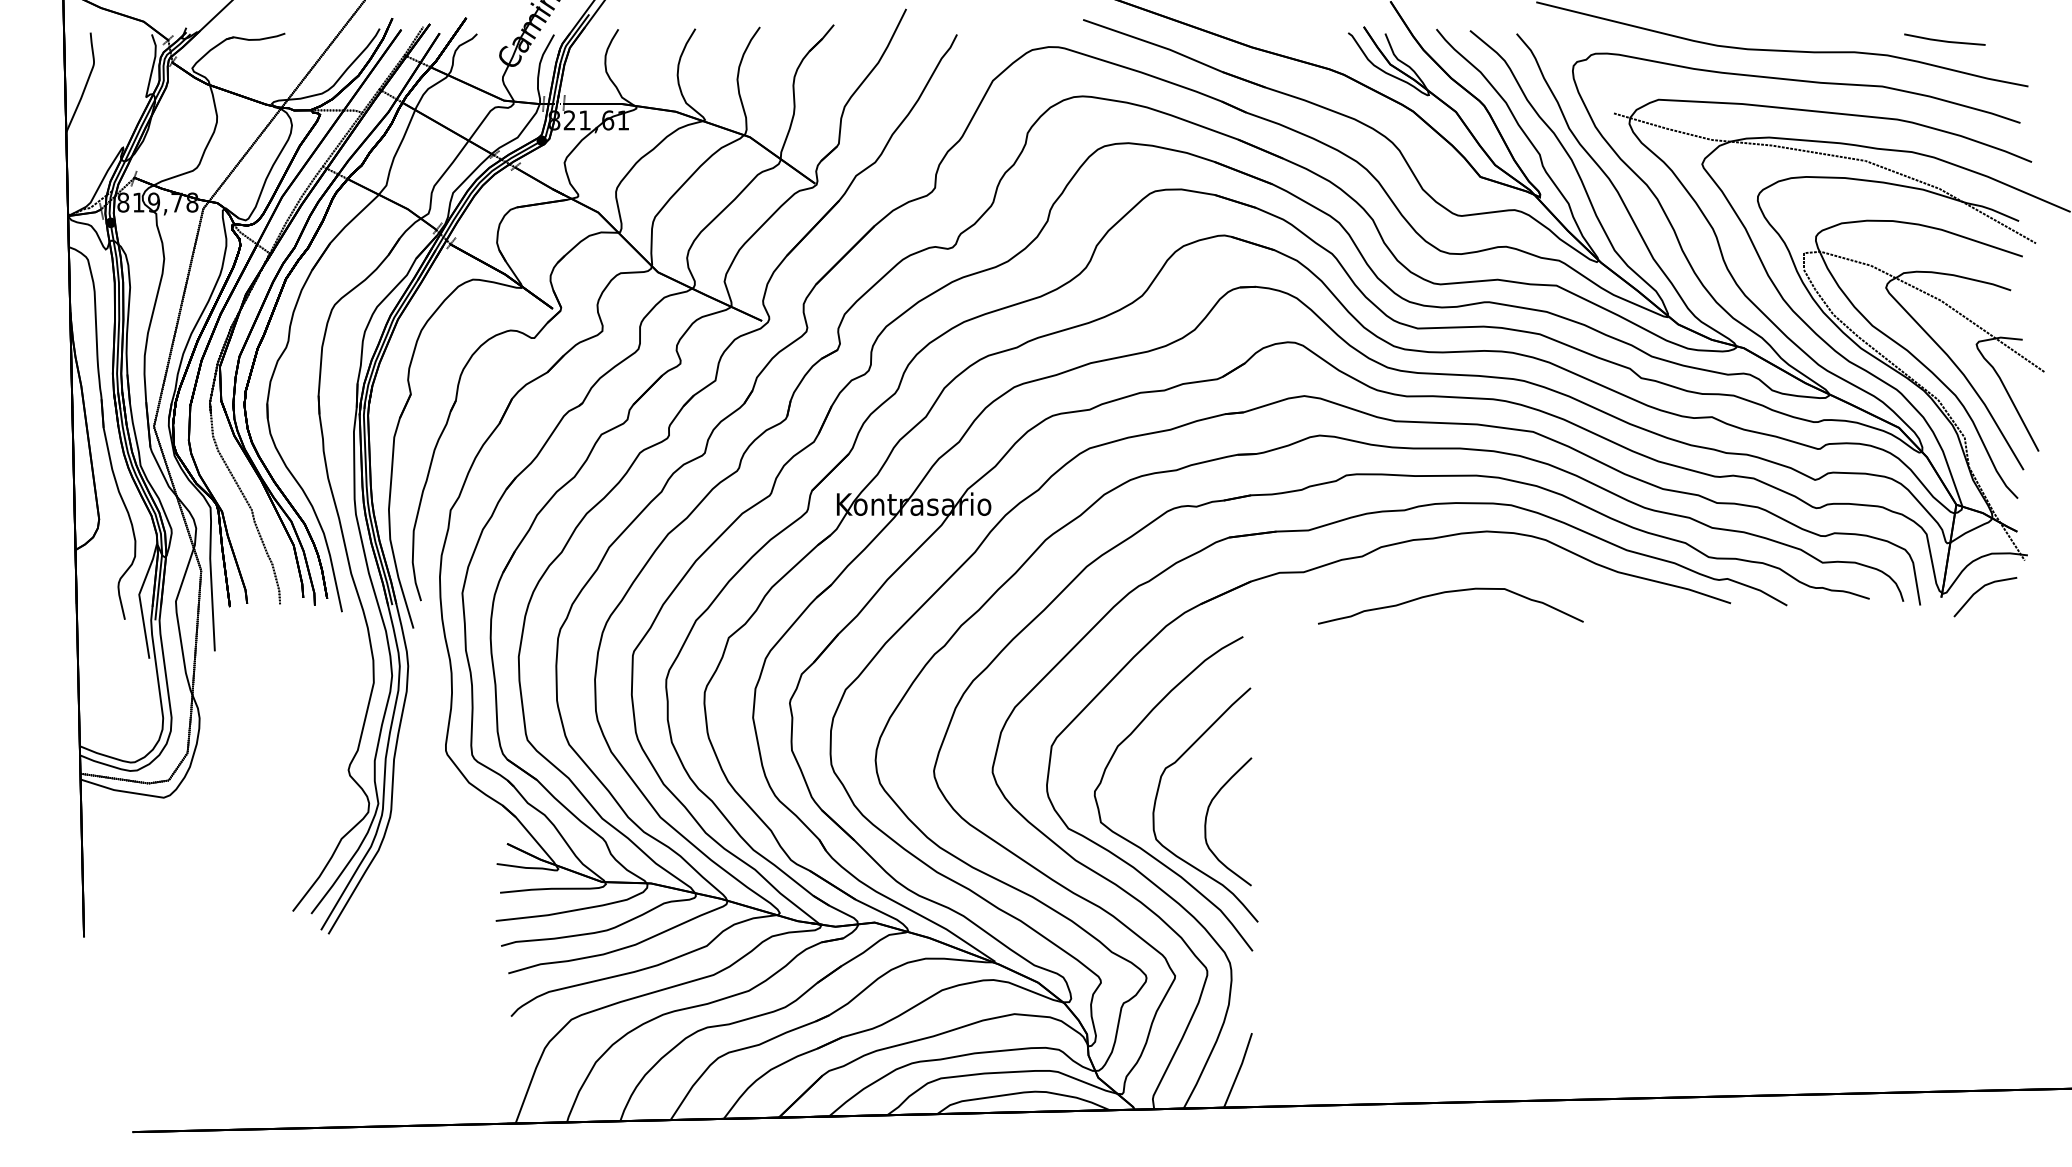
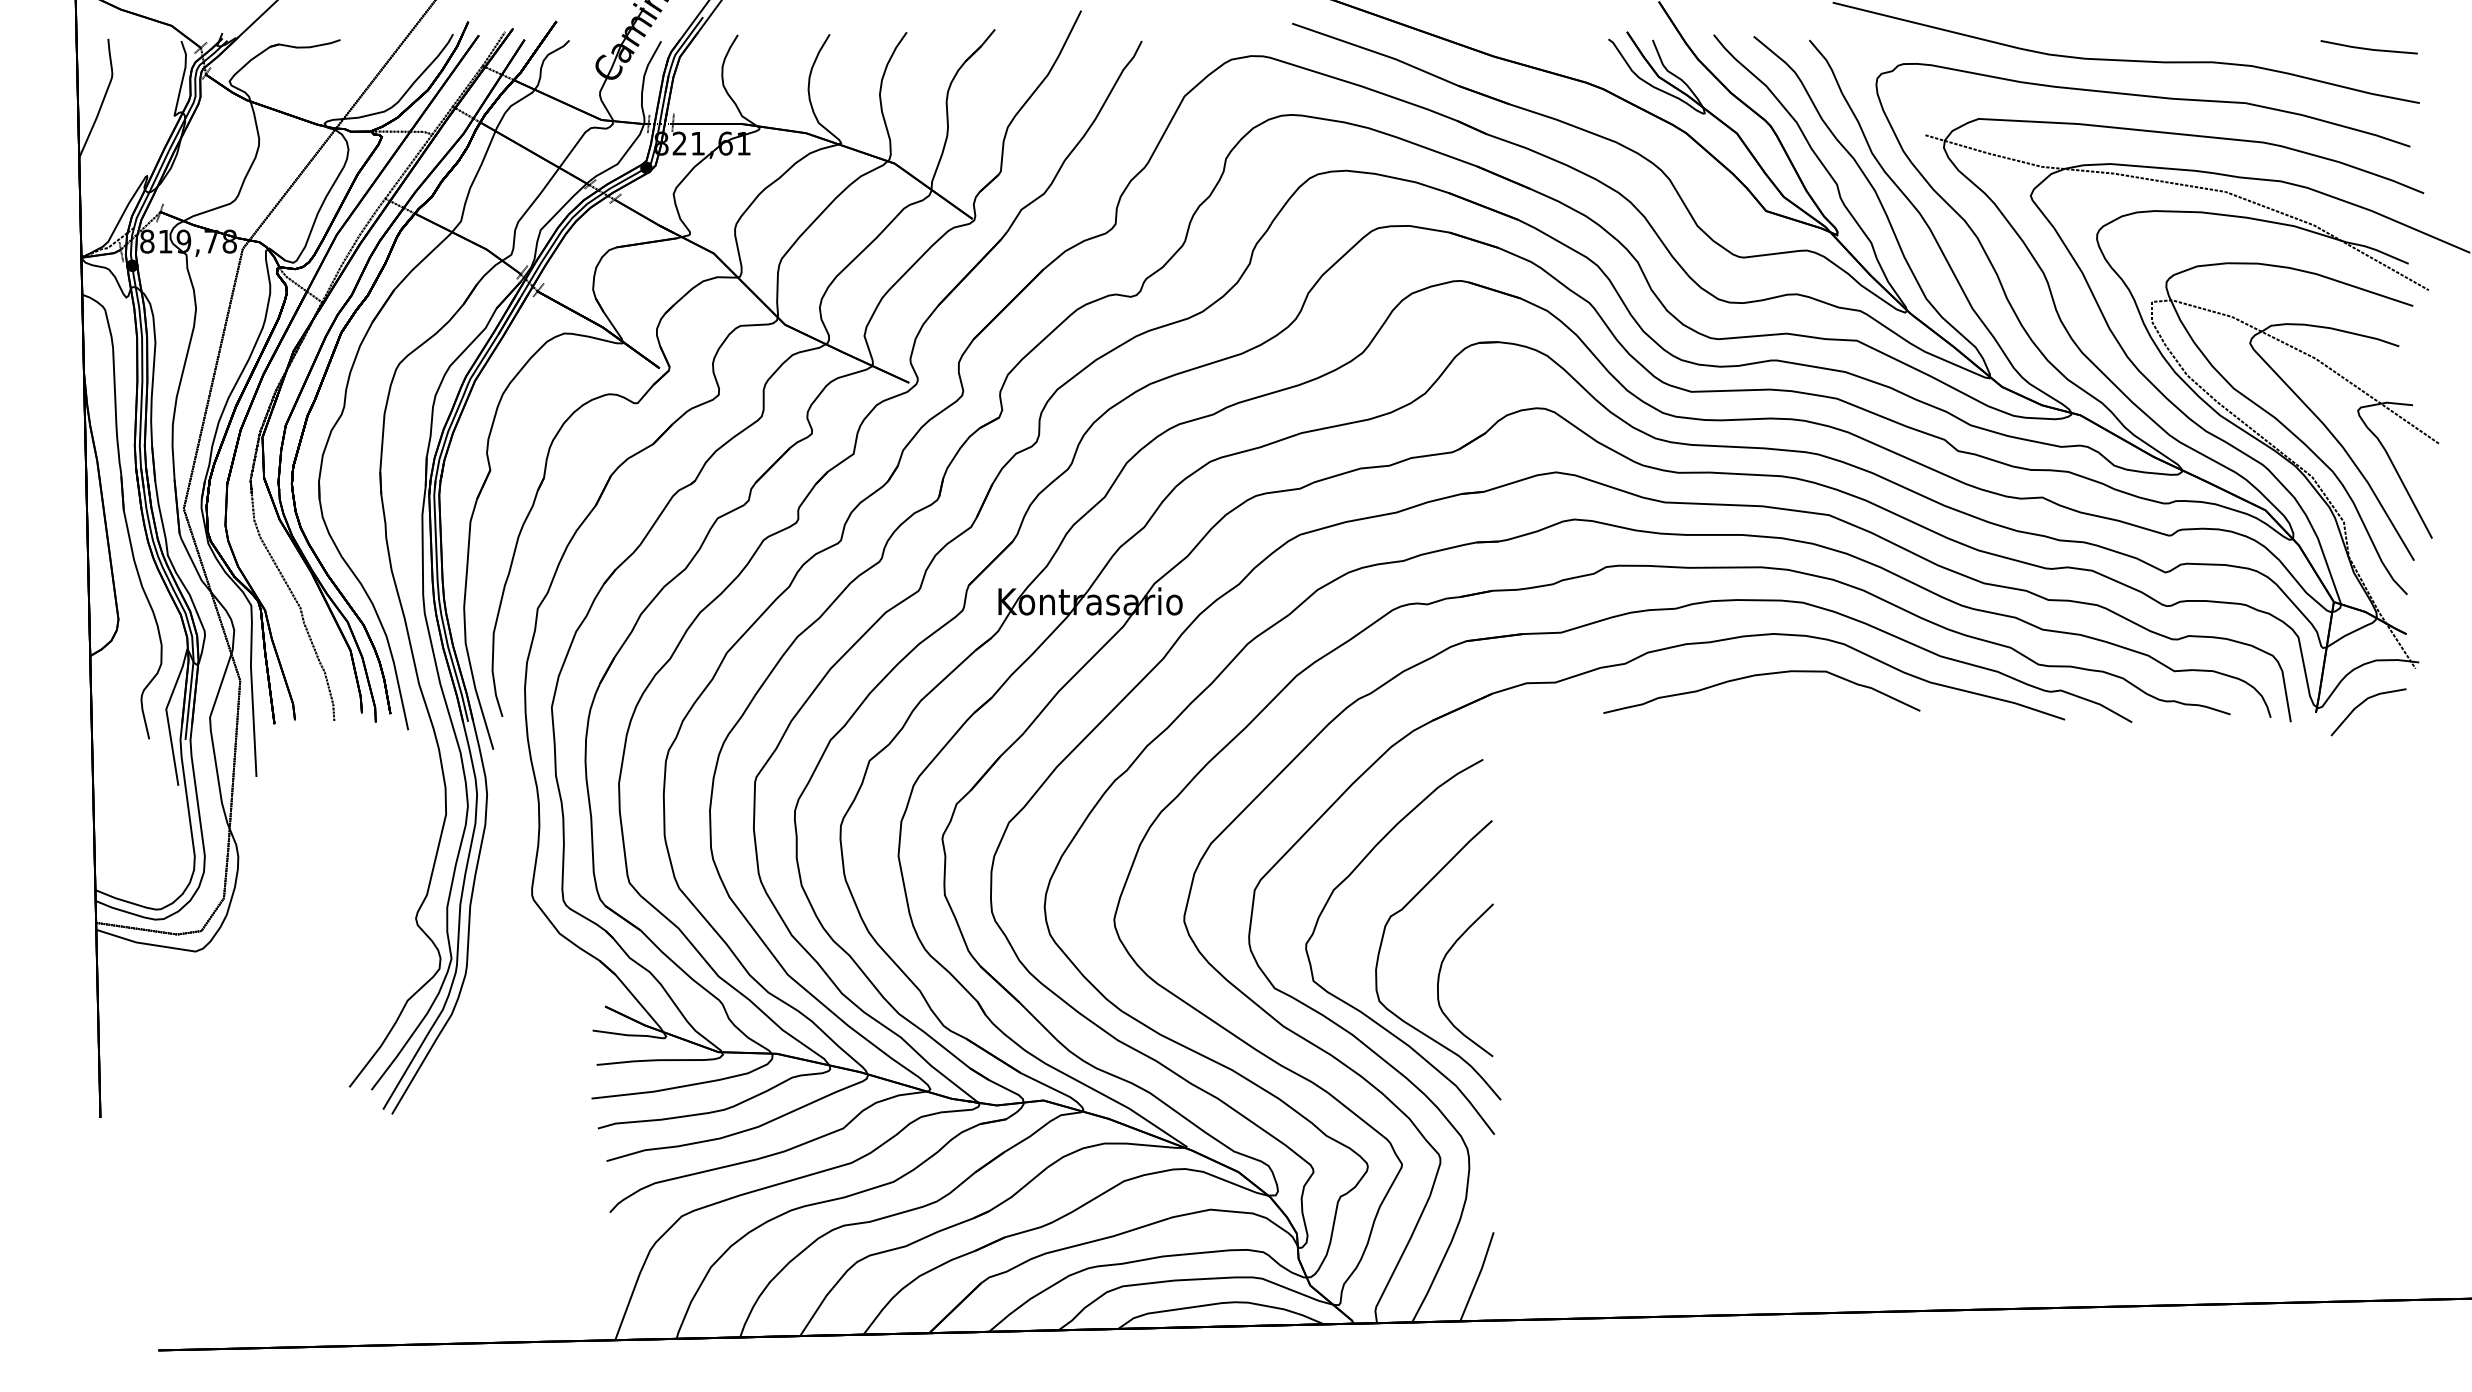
line: (1944, 40) -> (2368, 48), moved
part: (1446, 593) -> (1756, 676), moved

